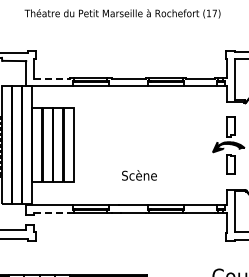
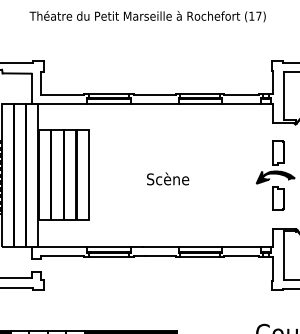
line: (52, 78) -> (63, 94), dashed -> solid
text: (139, 175) -> (168, 179), moved
line: (52, 212) -> (63, 256), dashed -> solid

